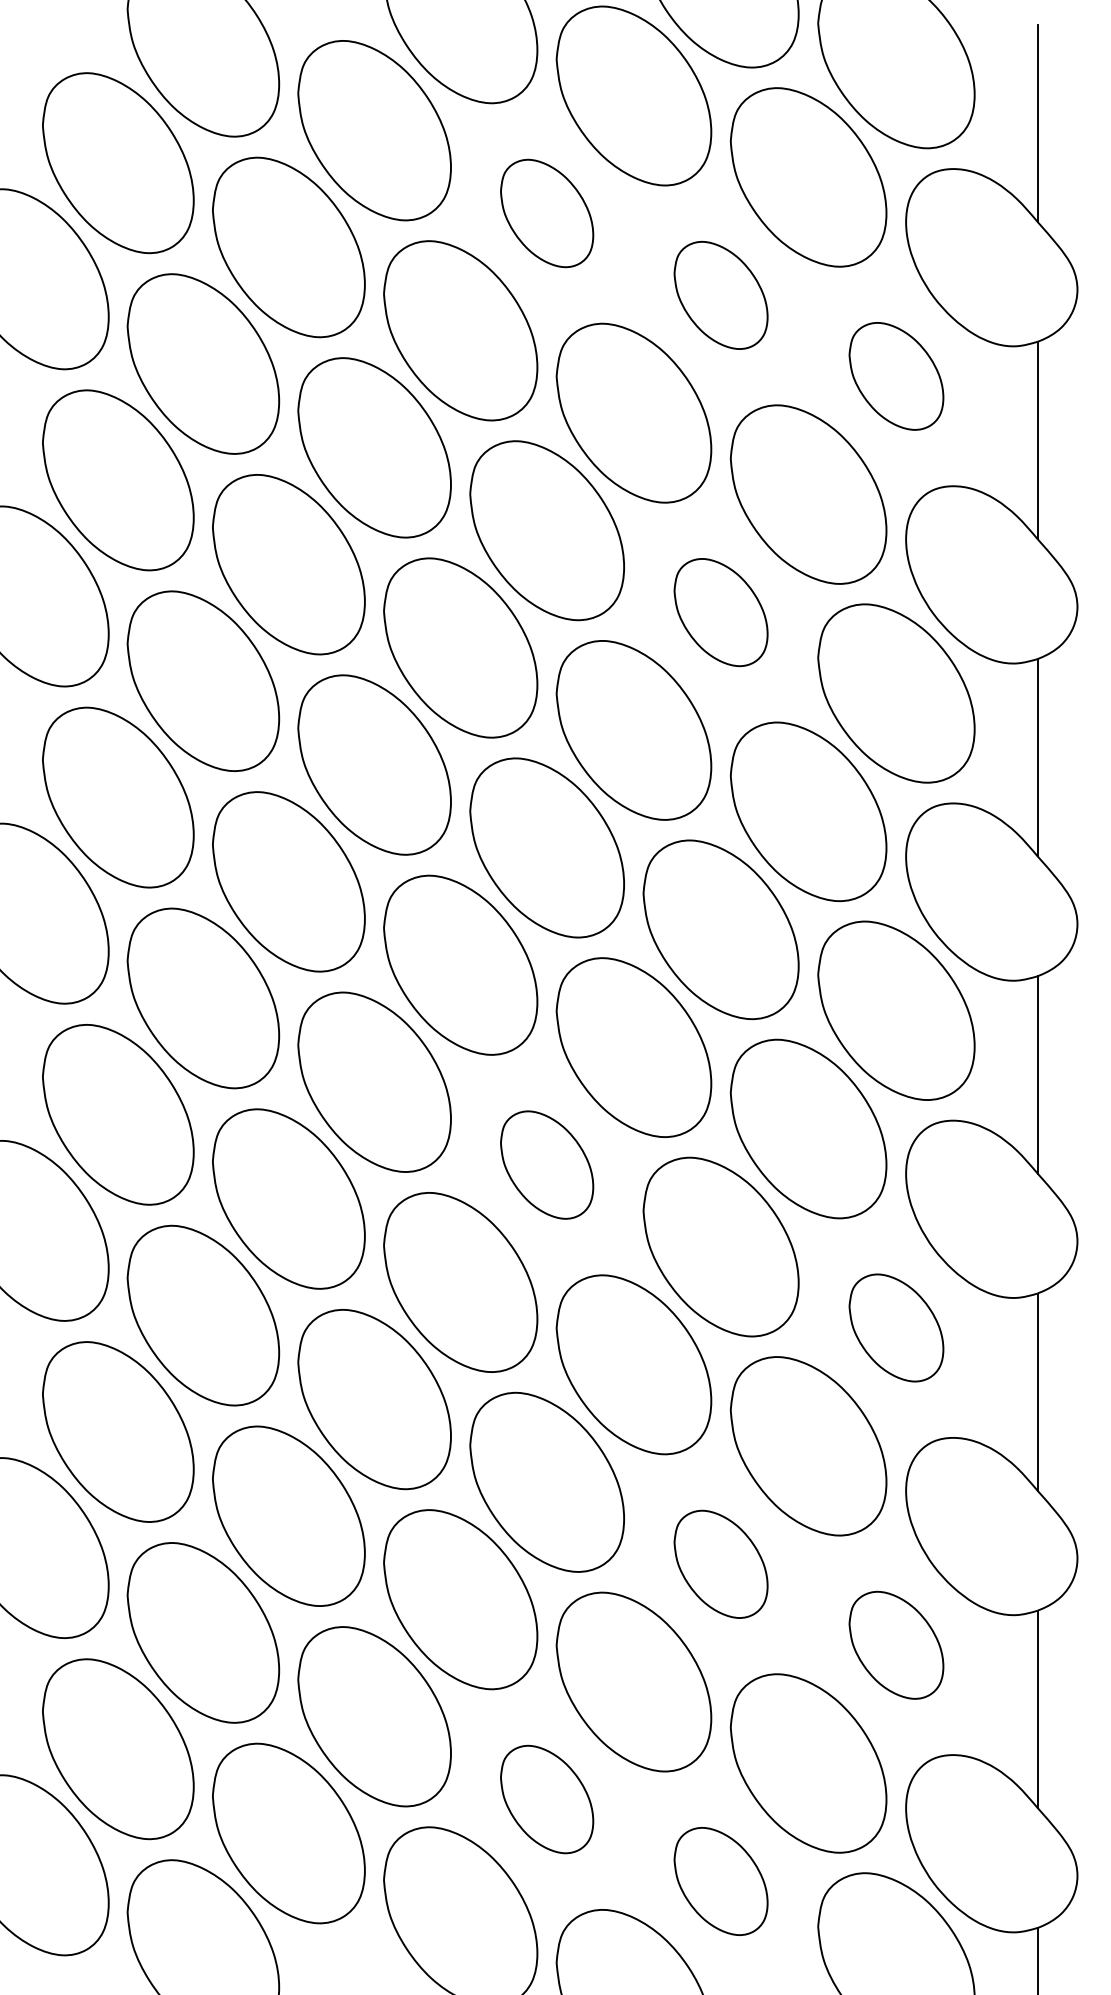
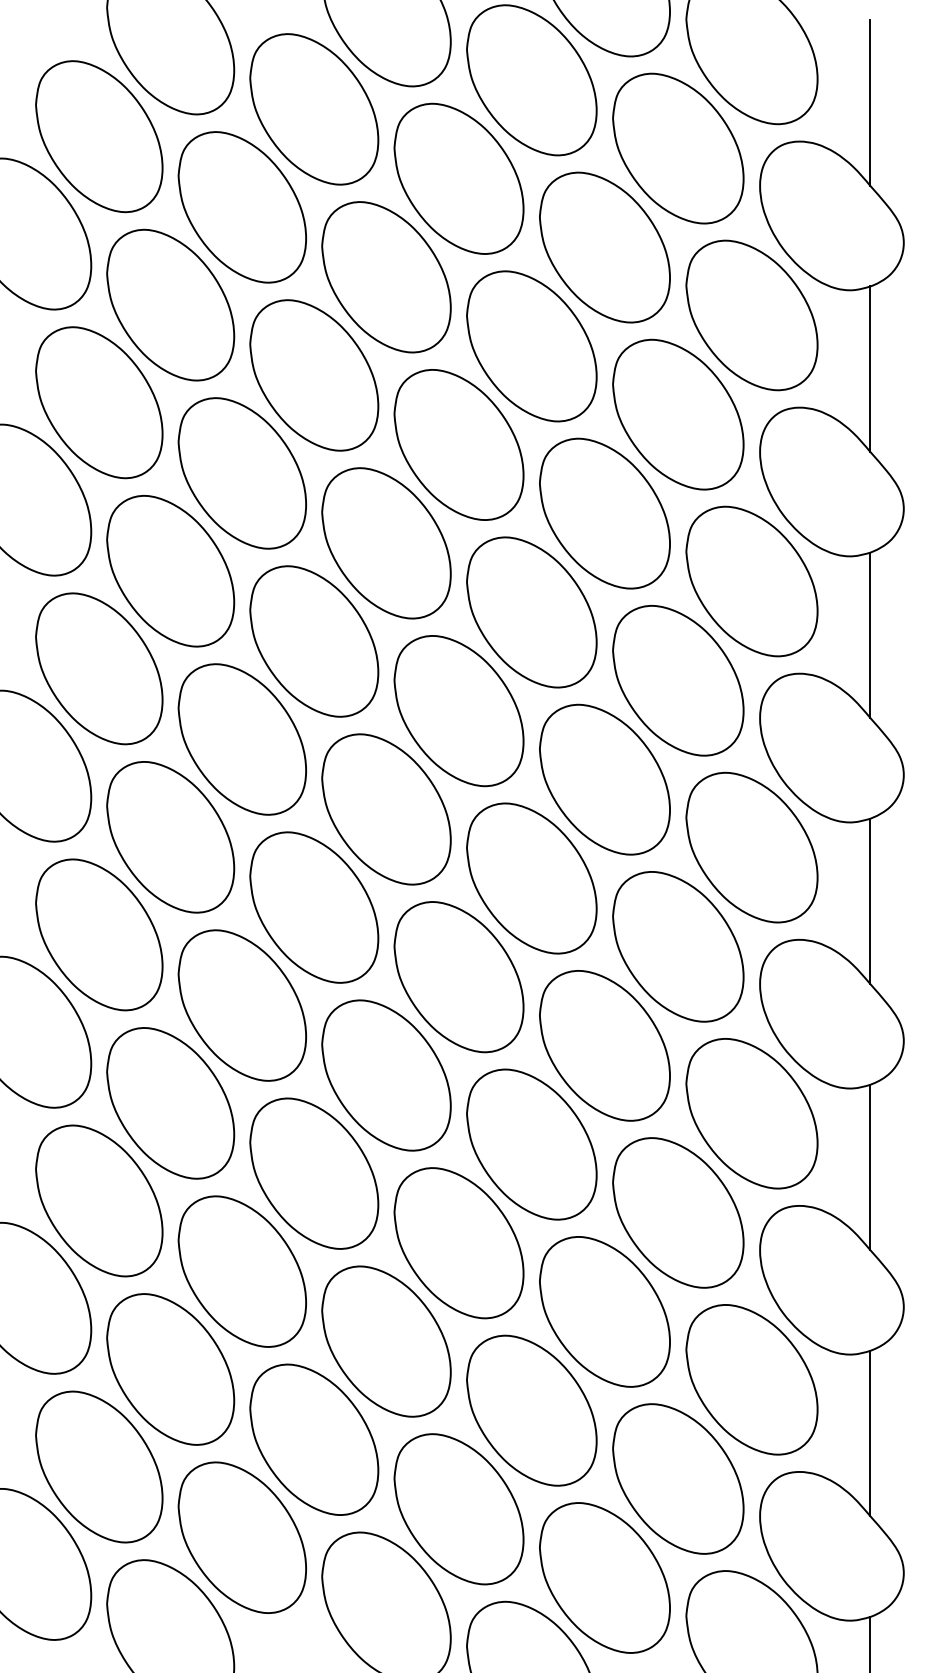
part: (546, 213) -> (458, 178), size x1.67
part: (720, 295) -> (604, 247), size x1.67
part: (896, 376) -> (752, 315), size x1.67
part: (720, 612) -> (604, 513), size x1.67
part: (546, 1164) -> (458, 976), size x1.67
part: (896, 1327) -> (752, 1113), size x1.67
part: (720, 1564) -> (604, 1312), size x1.67
part: (896, 1645) -> (752, 1380), size x1.67
part: (546, 1799) -> (458, 1509), size x1.67
part: (720, 1881) -> (604, 1577), size x1.67

